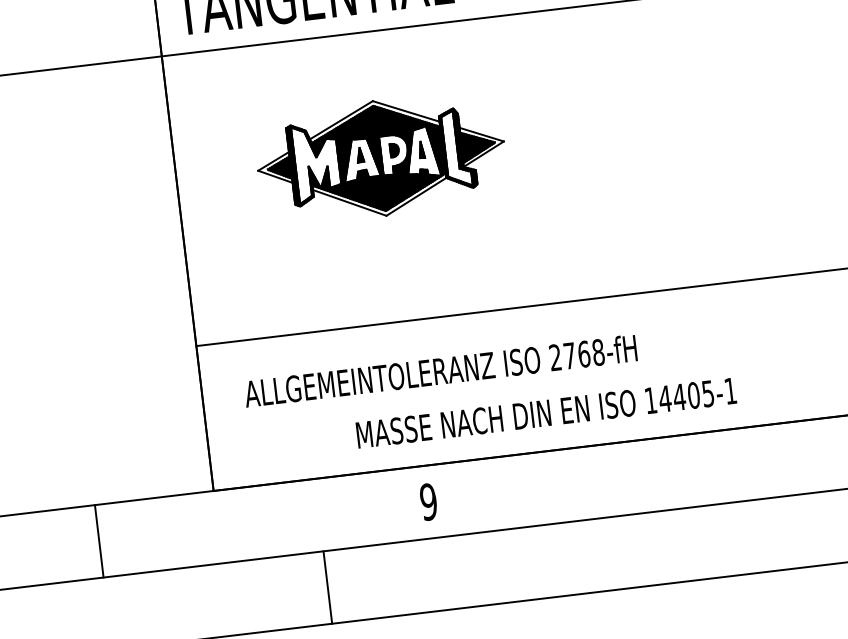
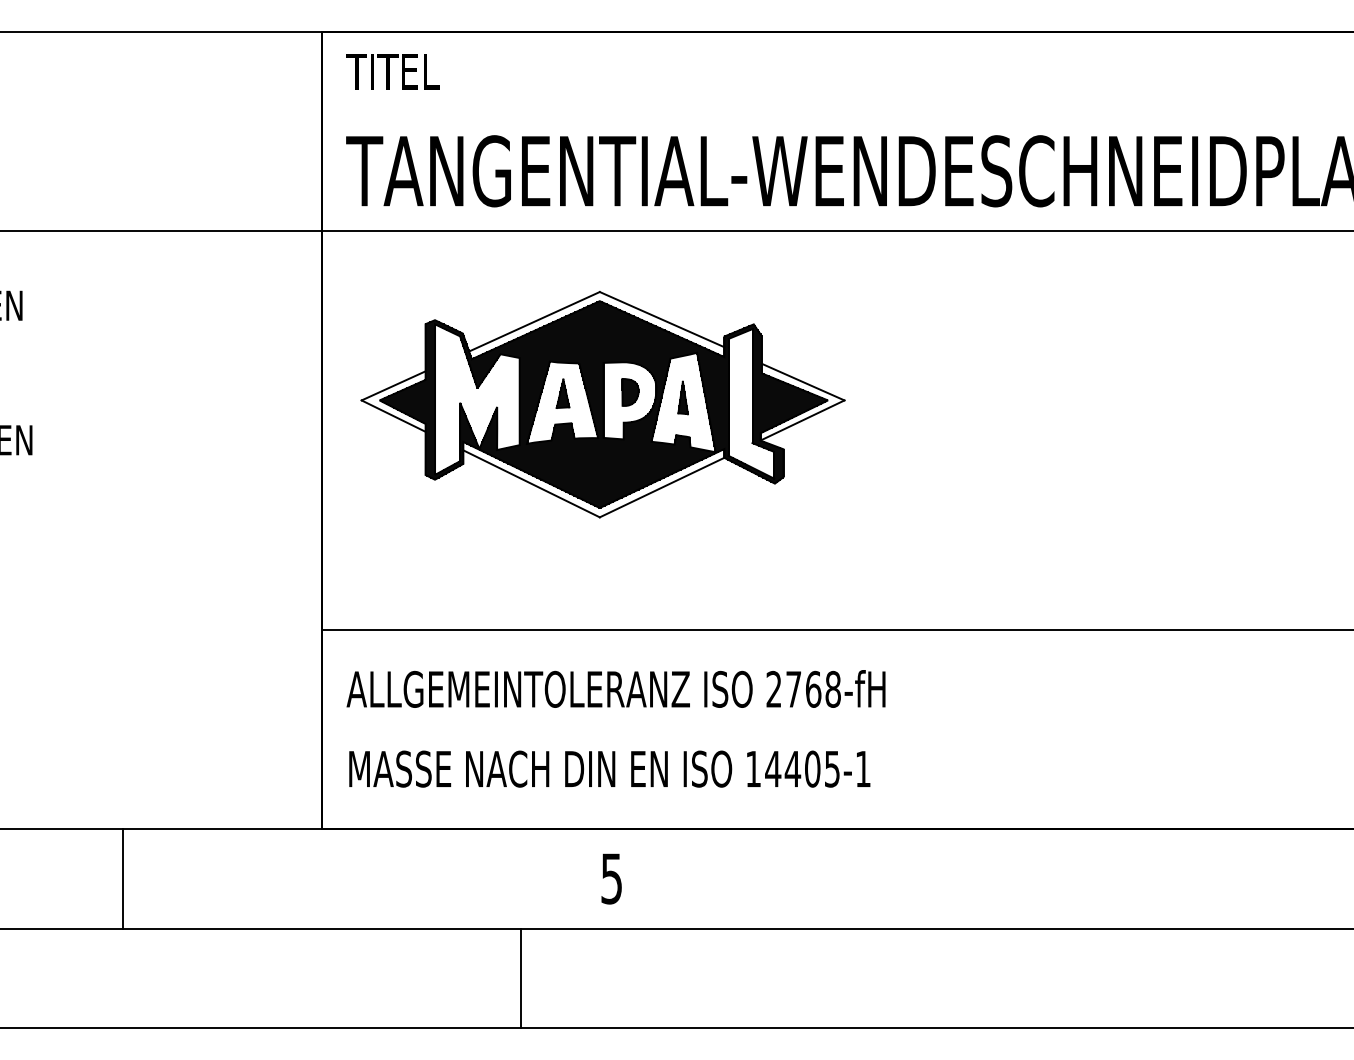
part: (380, 158) -> (602, 404), size x1.43
text: (440, 370) -> (615, 688), moved
text: (546, 412) -> (609, 768), moved
text: (428, 501) -> (611, 878), 9 -> 5
line: (99, 541) -> (122, 878), moved
line: (328, 587) -> (521, 978), moved

